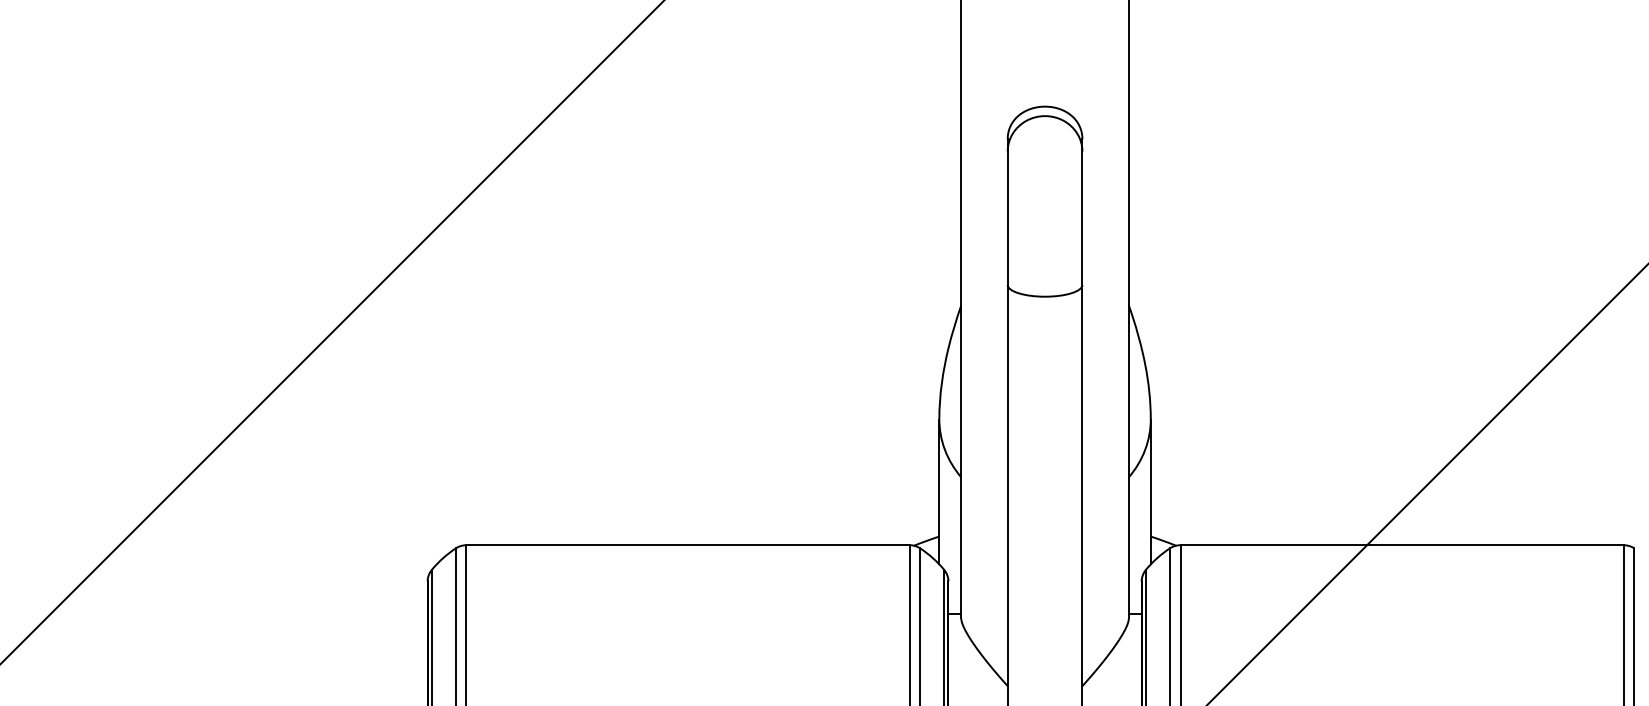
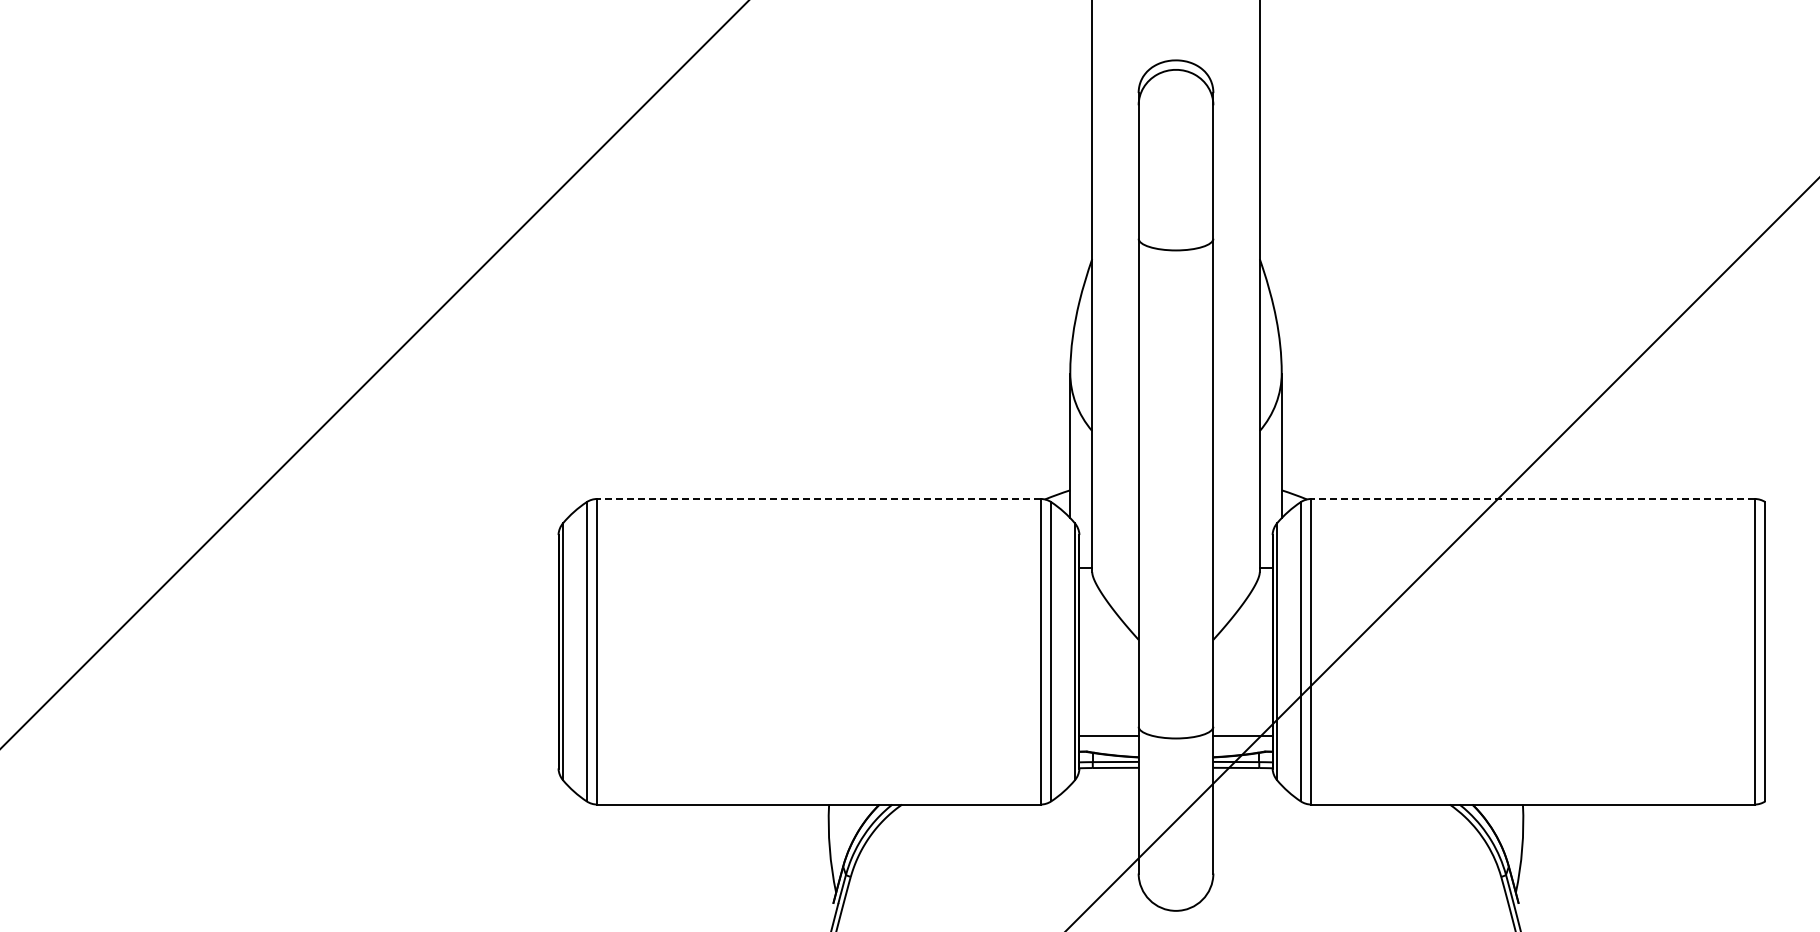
line: (687, 544) -> (818, 498), solid -> dashed
line: (1402, 544) -> (1533, 498), solid -> dashed

